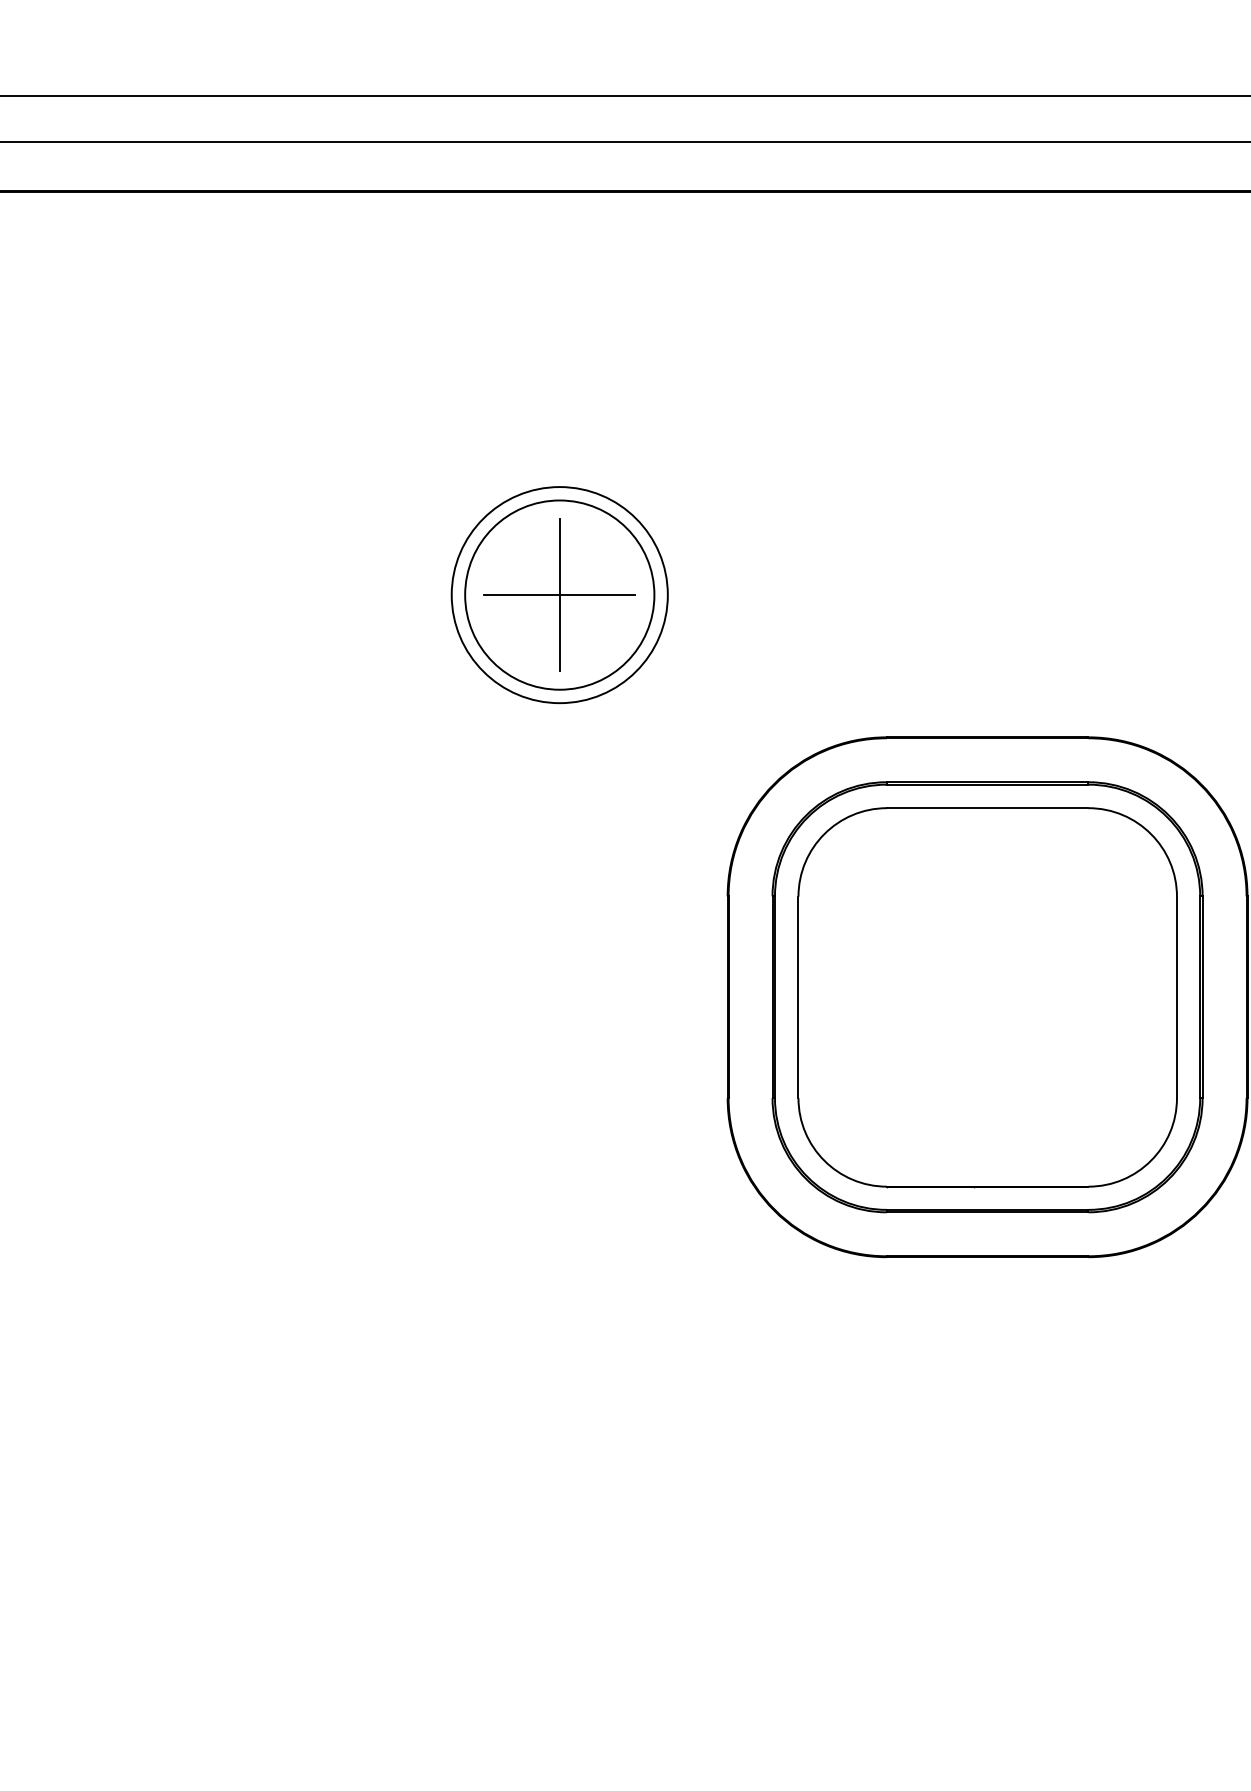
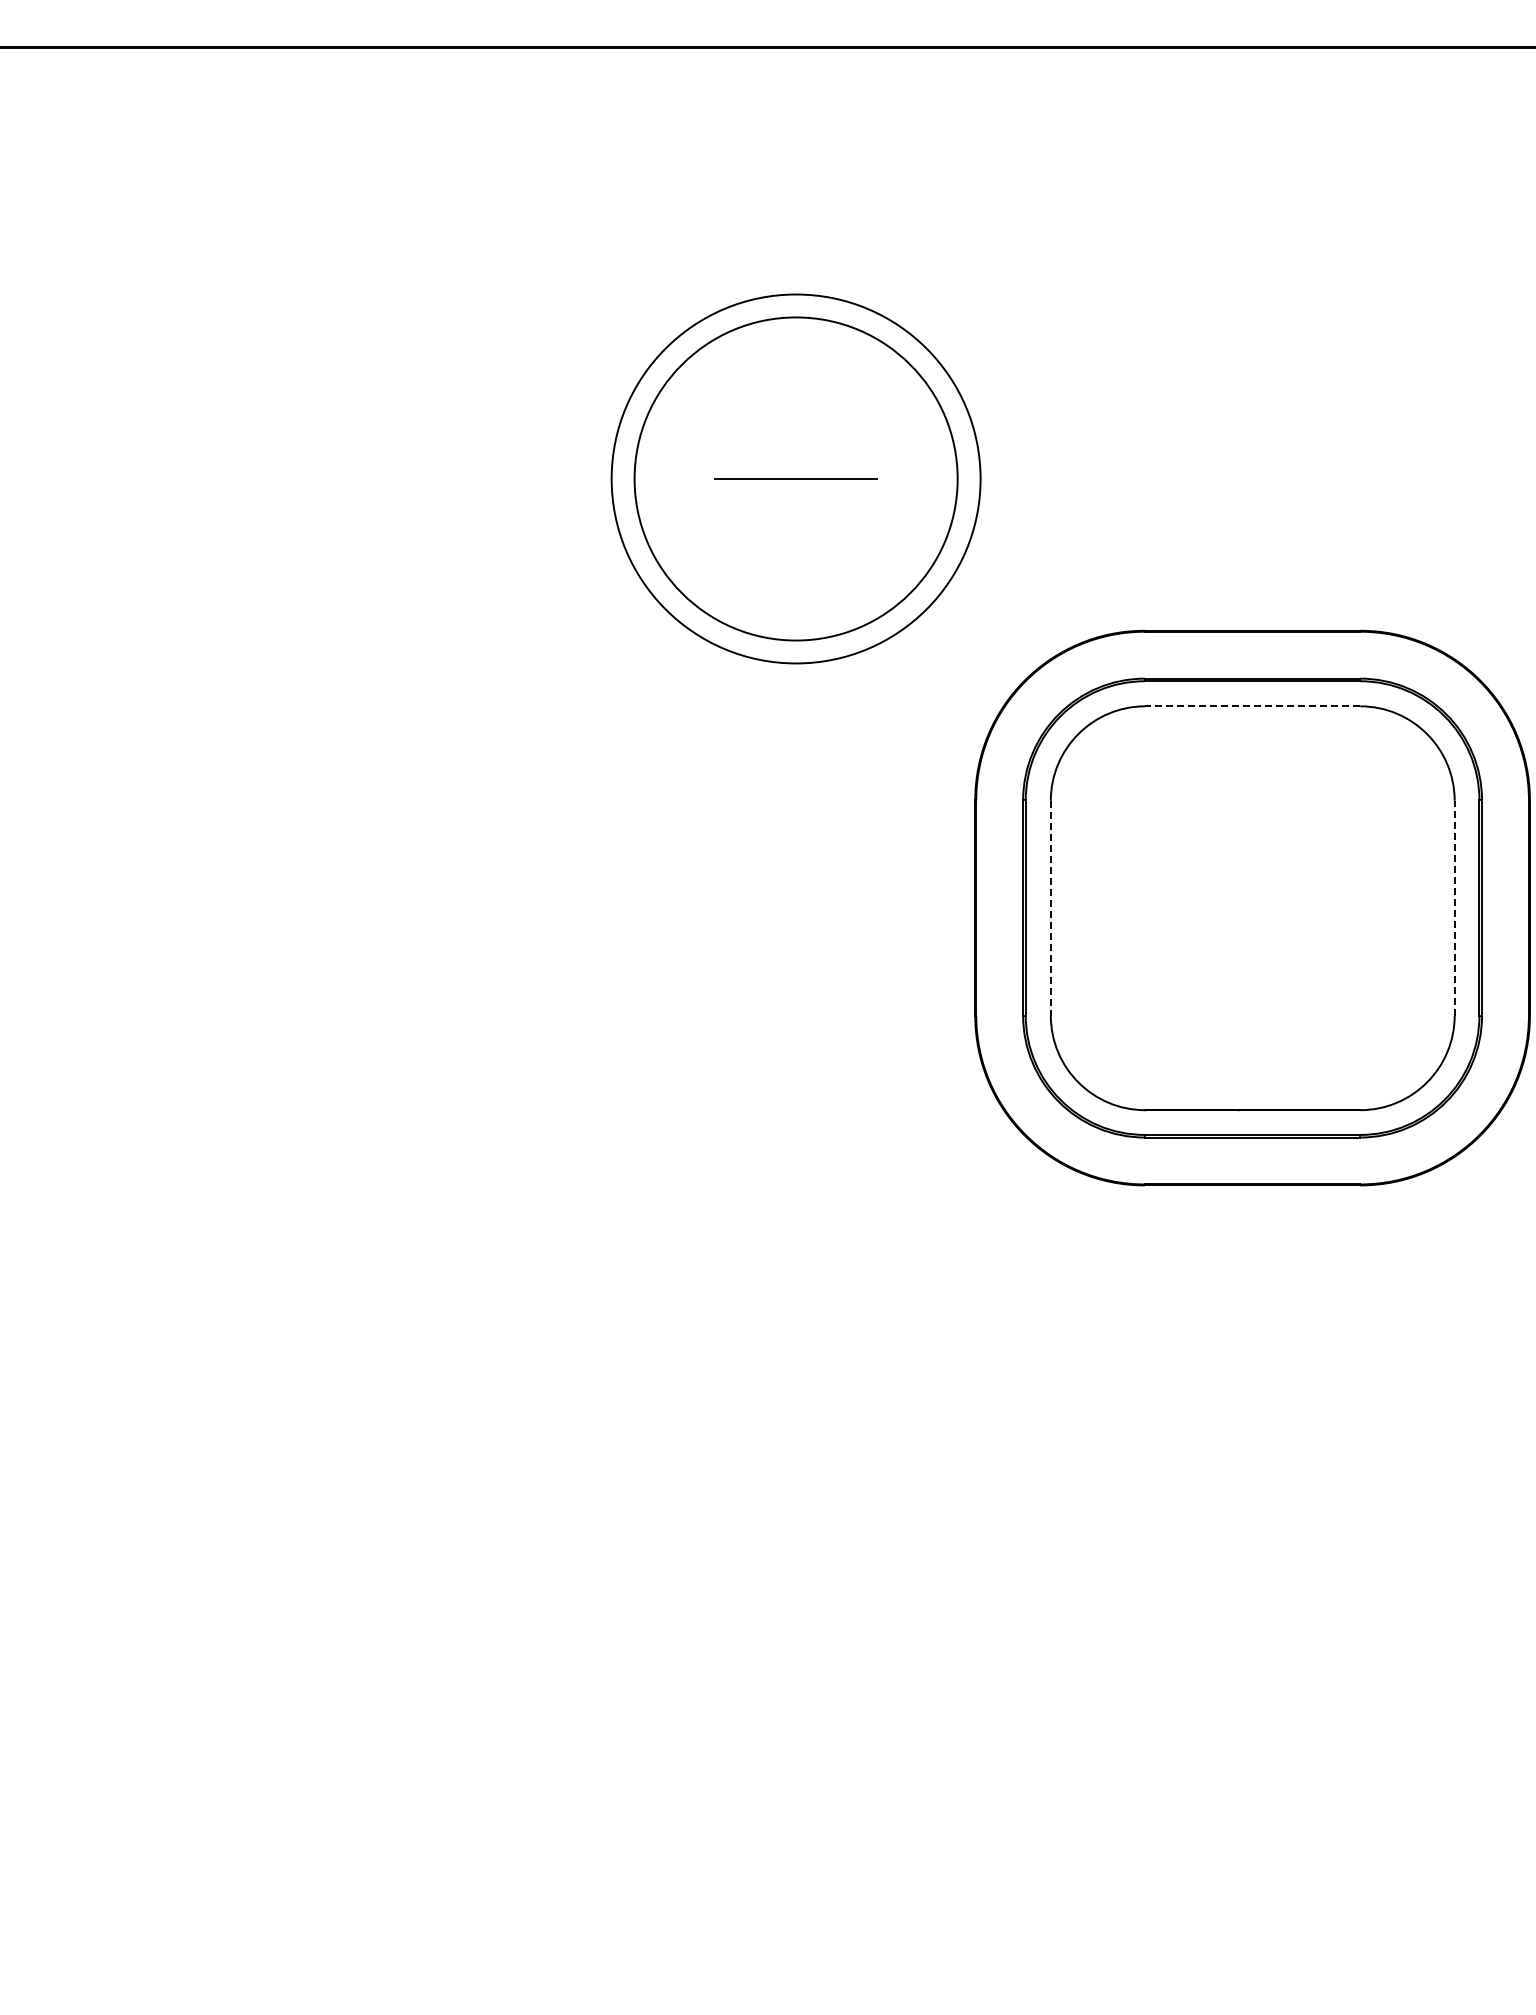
circle: (559, 594) -> (795, 478), size x1.6
circle: (560, 594) -> (796, 478), size x1.6
line: (560, 594) -> (796, 478), removed
line: (987, 808) -> (1252, 706), solid -> dashed
line: (1176, 996) -> (1454, 907), solid -> dashed
line: (798, 997) -> (1050, 908), solid -> dashed

